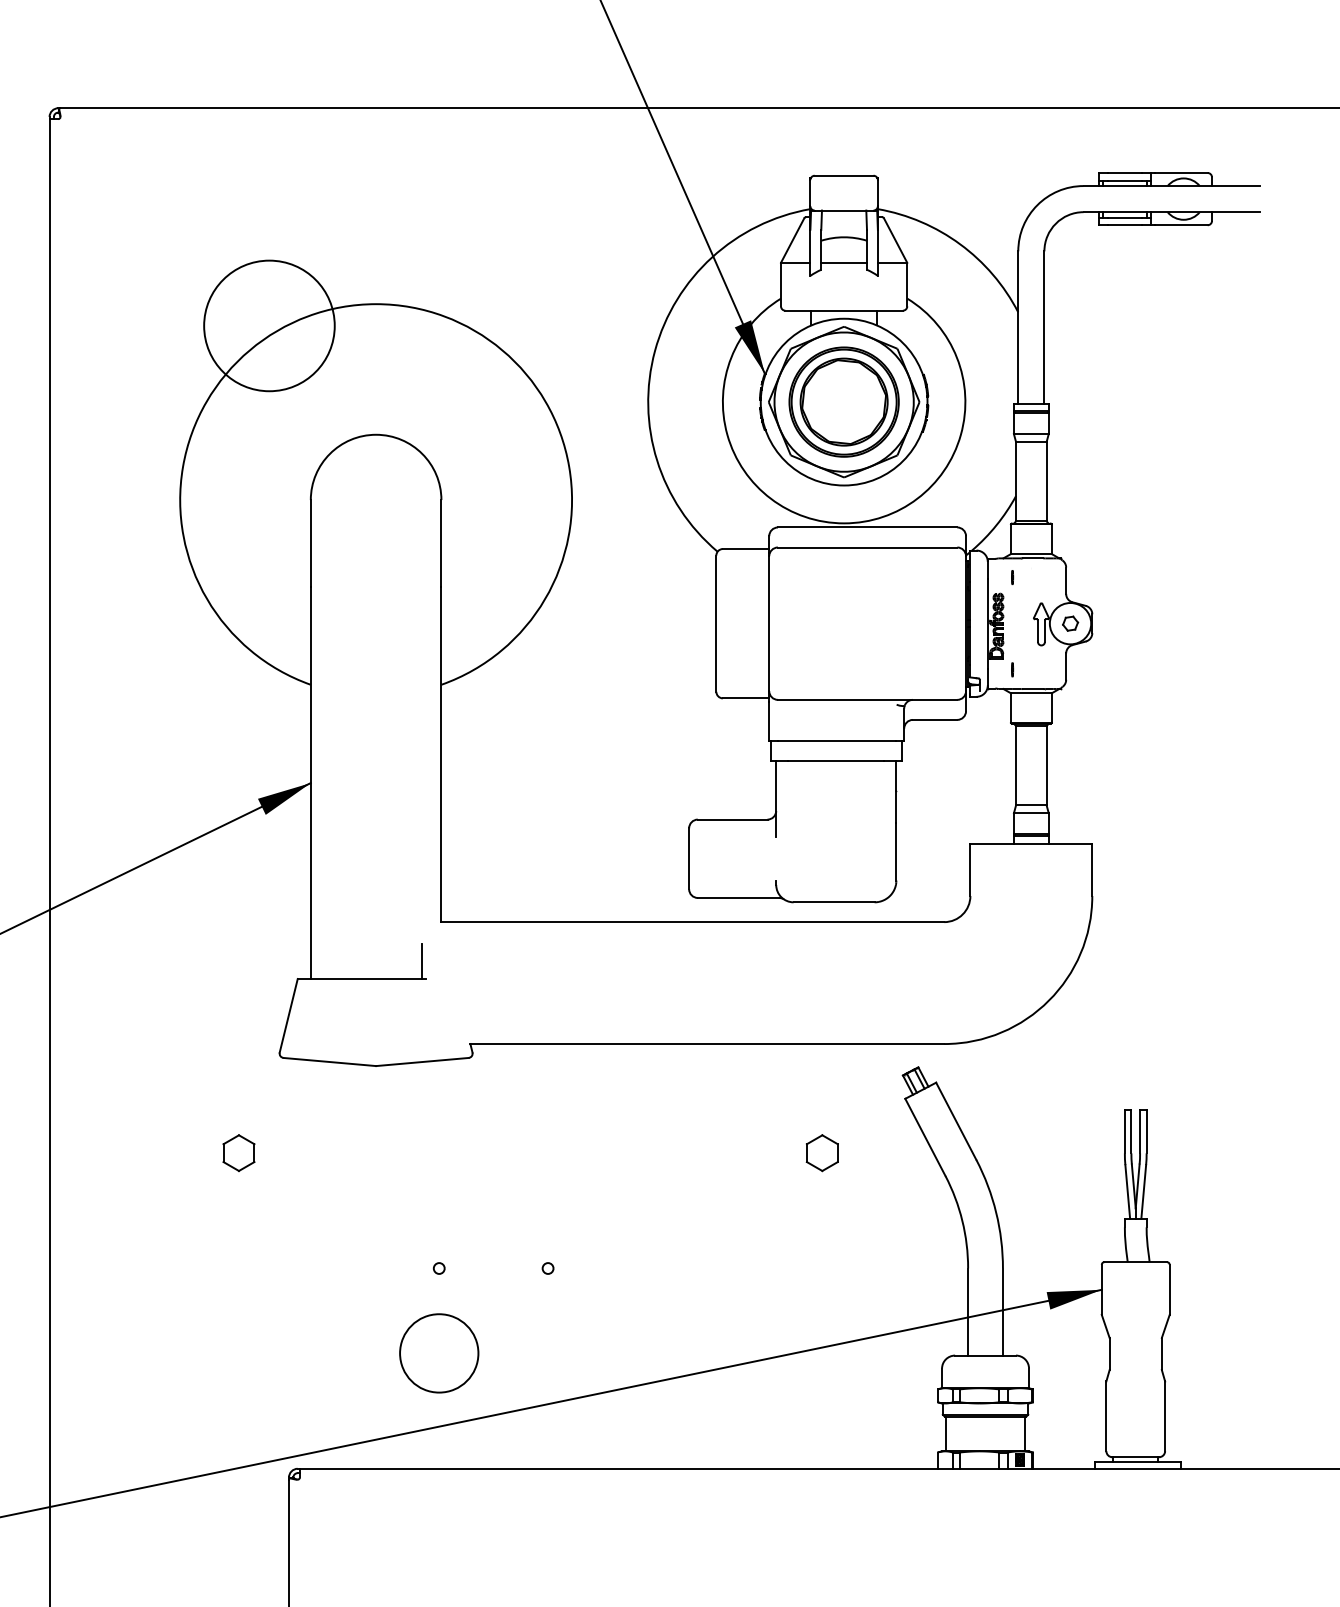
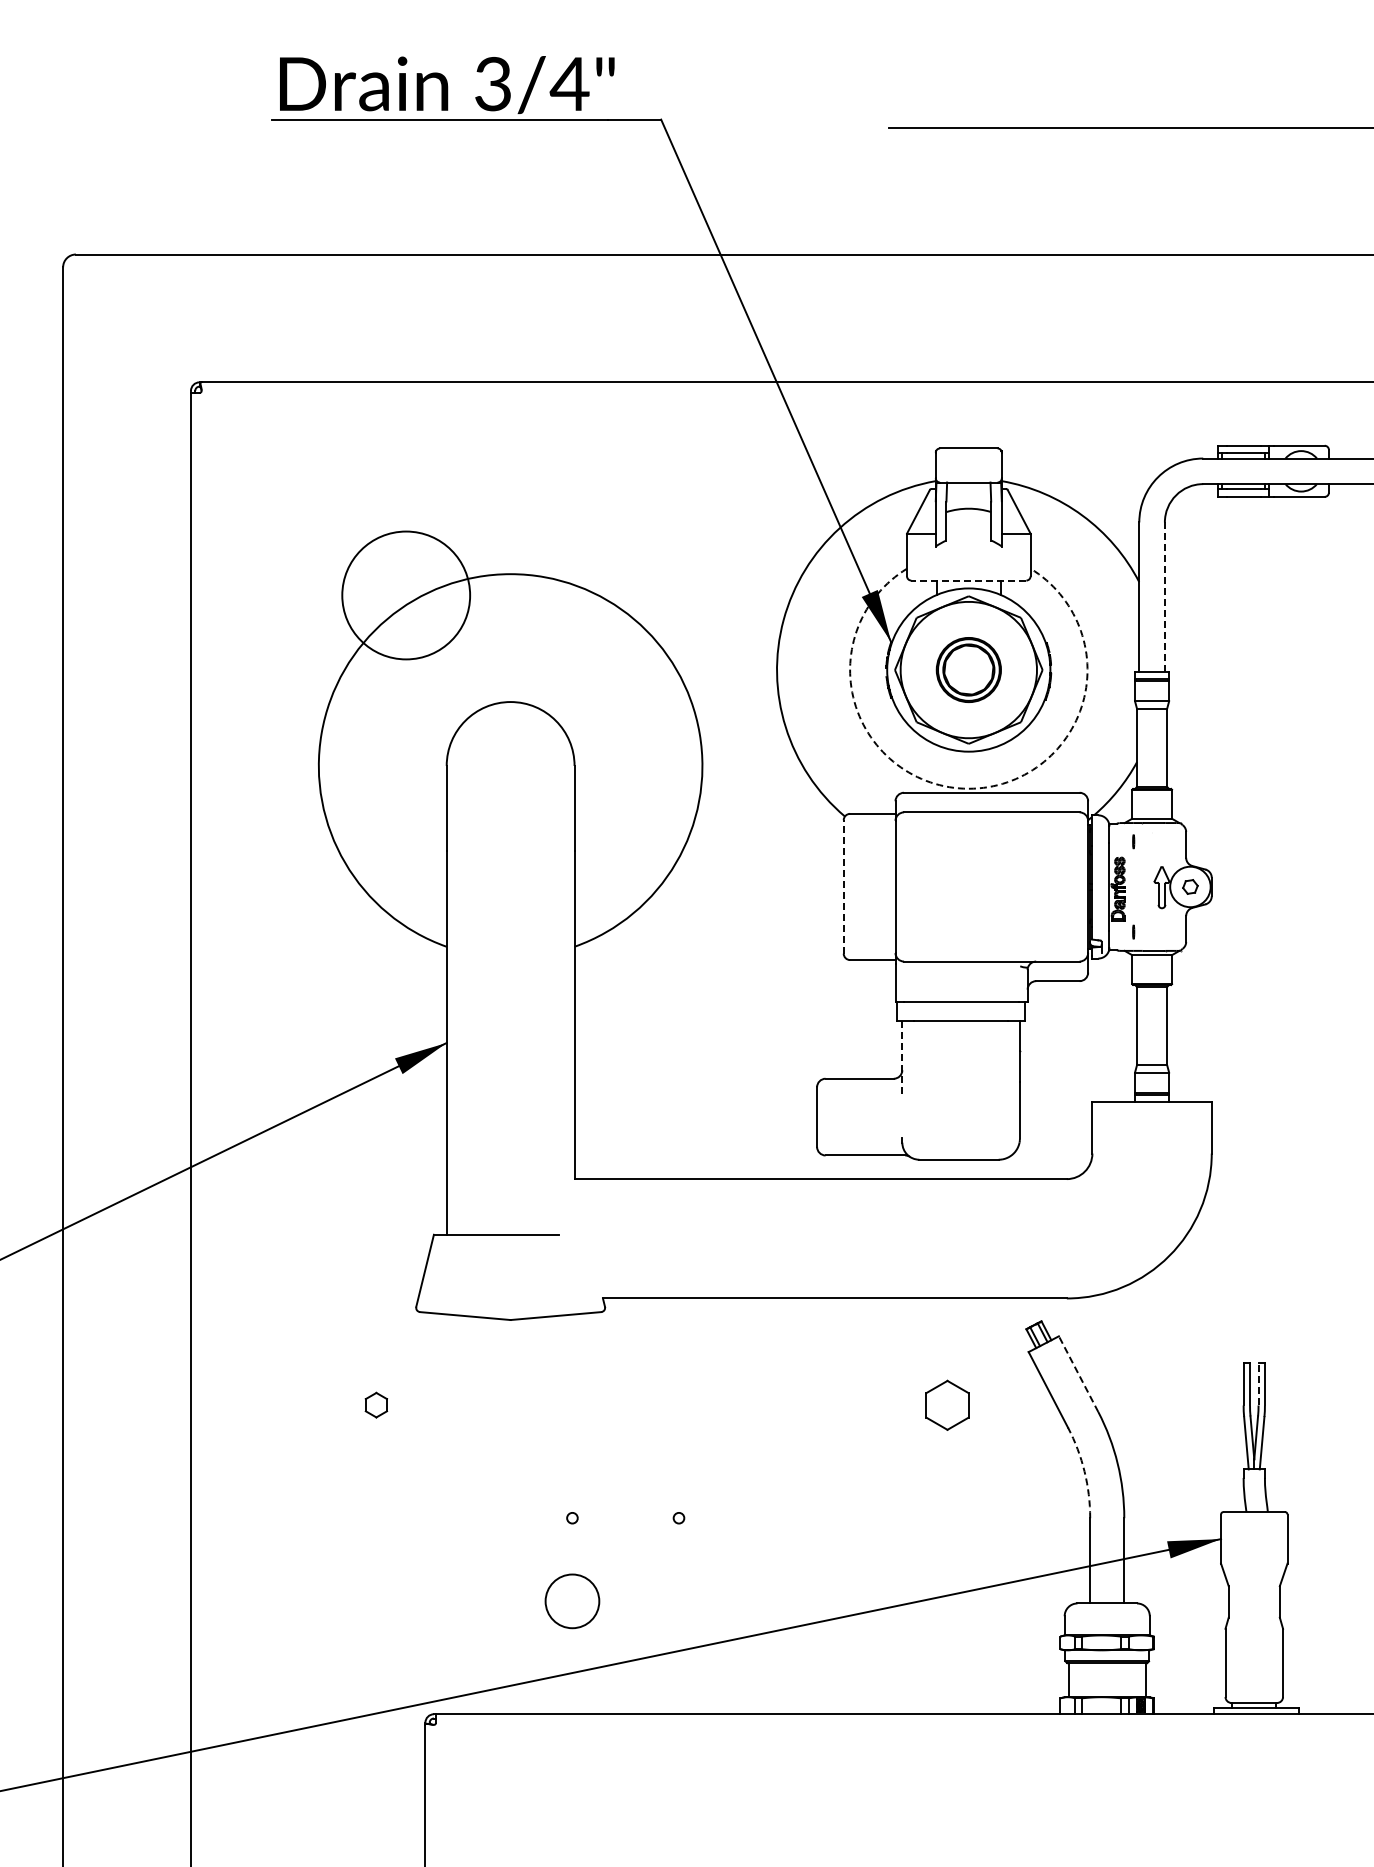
line: (843, 262) -> (968, 533), removed
line: (843, 310) -> (968, 580), solid -> dashed
line: (1044, 328) -> (1164, 597), solid -> dashed
part: (843, 401) -> (968, 669), size x0.6
arc: (843, 523) -> (968, 788), solid -> dashed
line: (716, 623) -> (843, 886), solid -> dashed
line: (776, 799) -> (902, 1059), solid -> dashed
line: (421, 961) -> (555, 1217), removed
line: (956, 1121) -> (1078, 1374), solid -> dashed
line: (1140, 1130) -> (1258, 1383), solid -> dashed
part: (239, 1152) -> (376, 1404), size x0.7
part: (822, 1152) -> (947, 1404), size x1.4
arc: (962, 1220) -> (1084, 1471), solid -> dashed
circle: (439, 1353) -> (572, 1601), size x0.7

